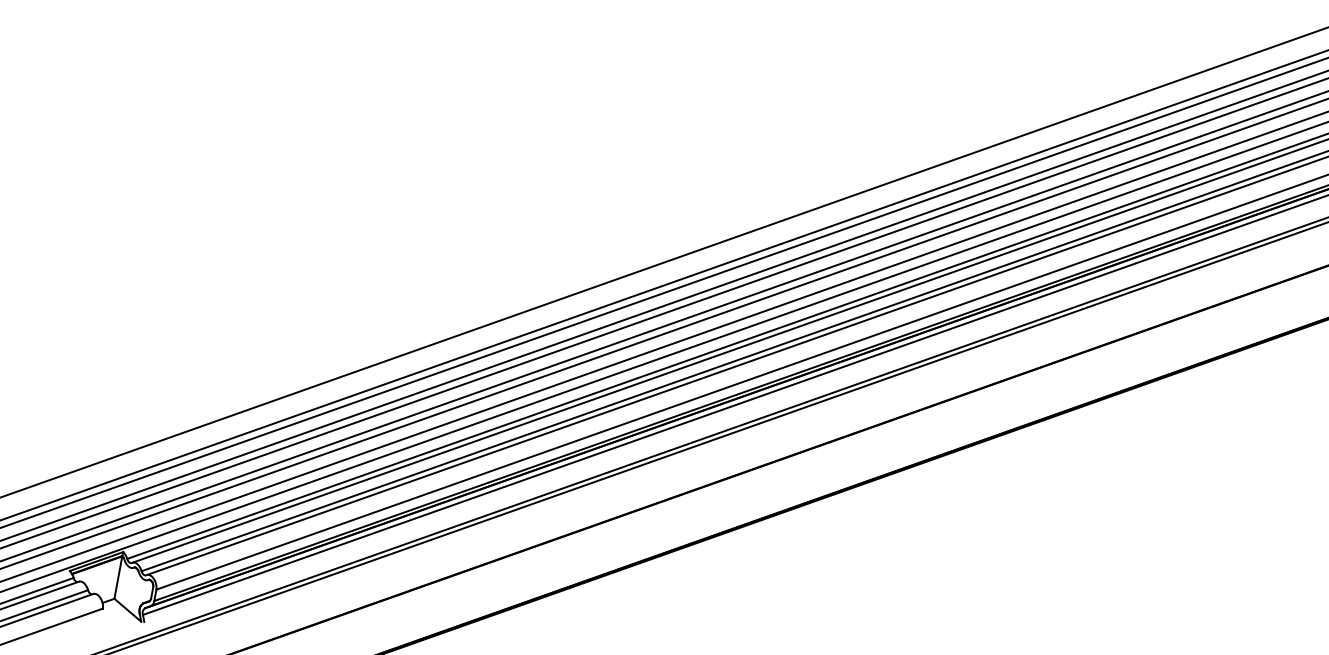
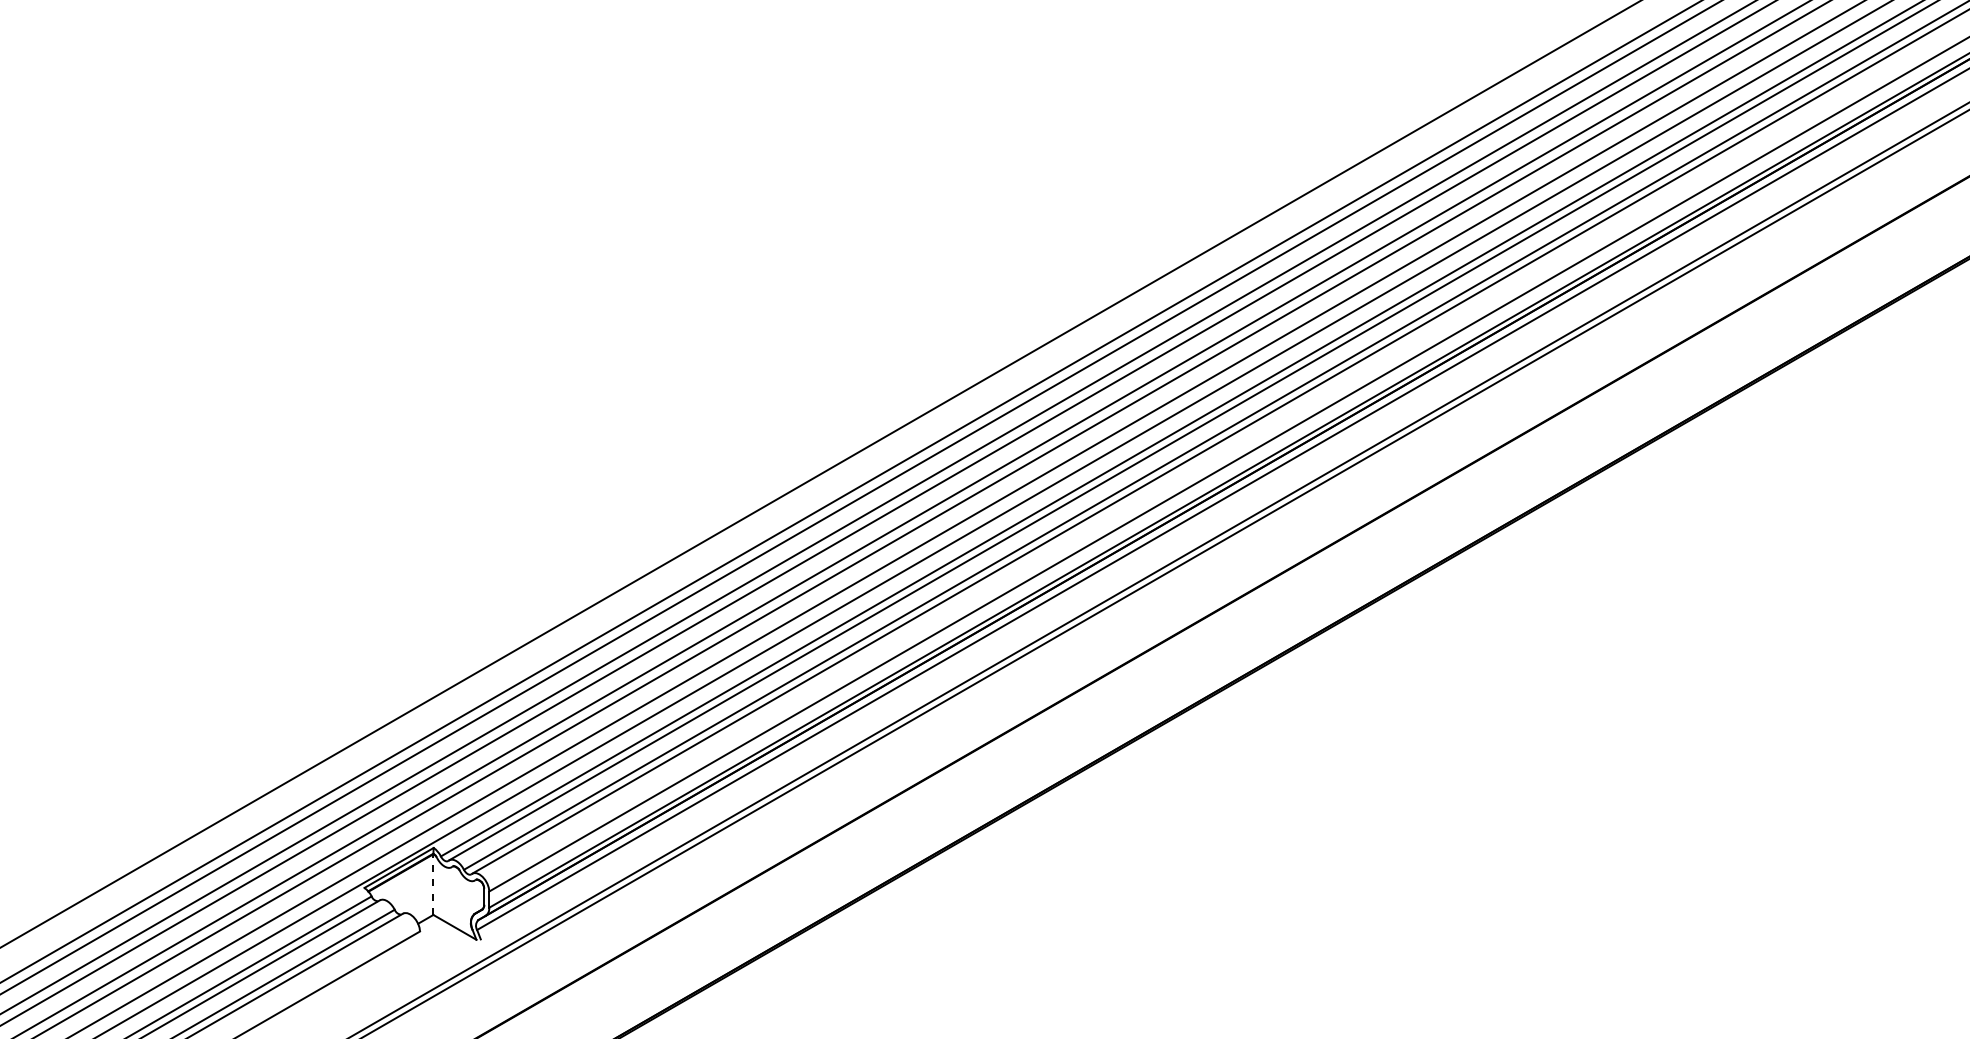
line: (118, 577) -> (433, 884), solid -> dashed

